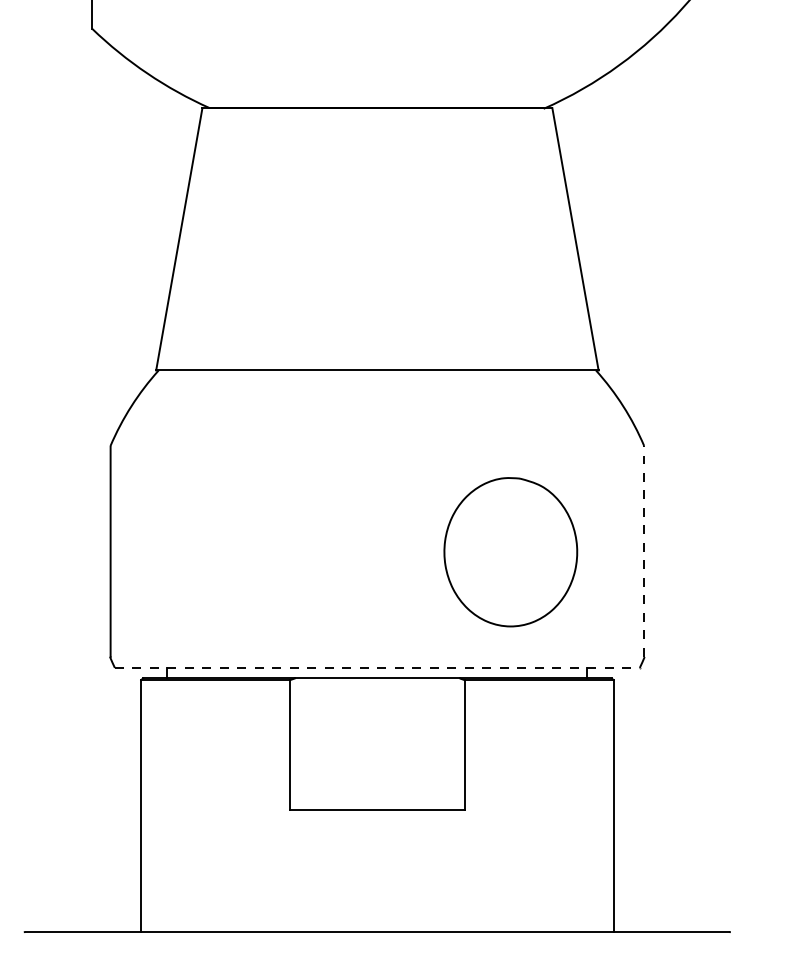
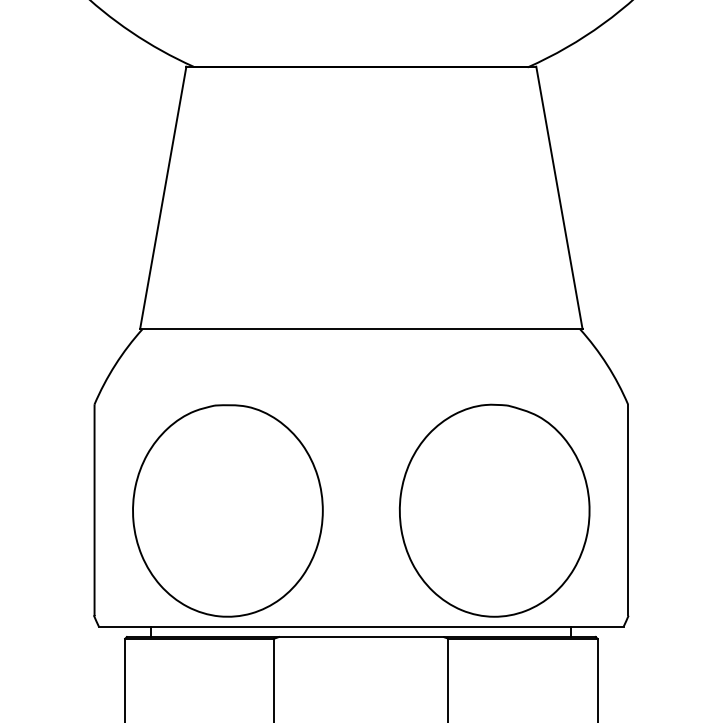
line: (644, 550) -> (628, 509), dashed -> solid
part: (243, 551) -> (227, 510), added
part: (510, 552) -> (494, 511), size x1.43
line: (377, 667) -> (361, 626), dashed -> solid

